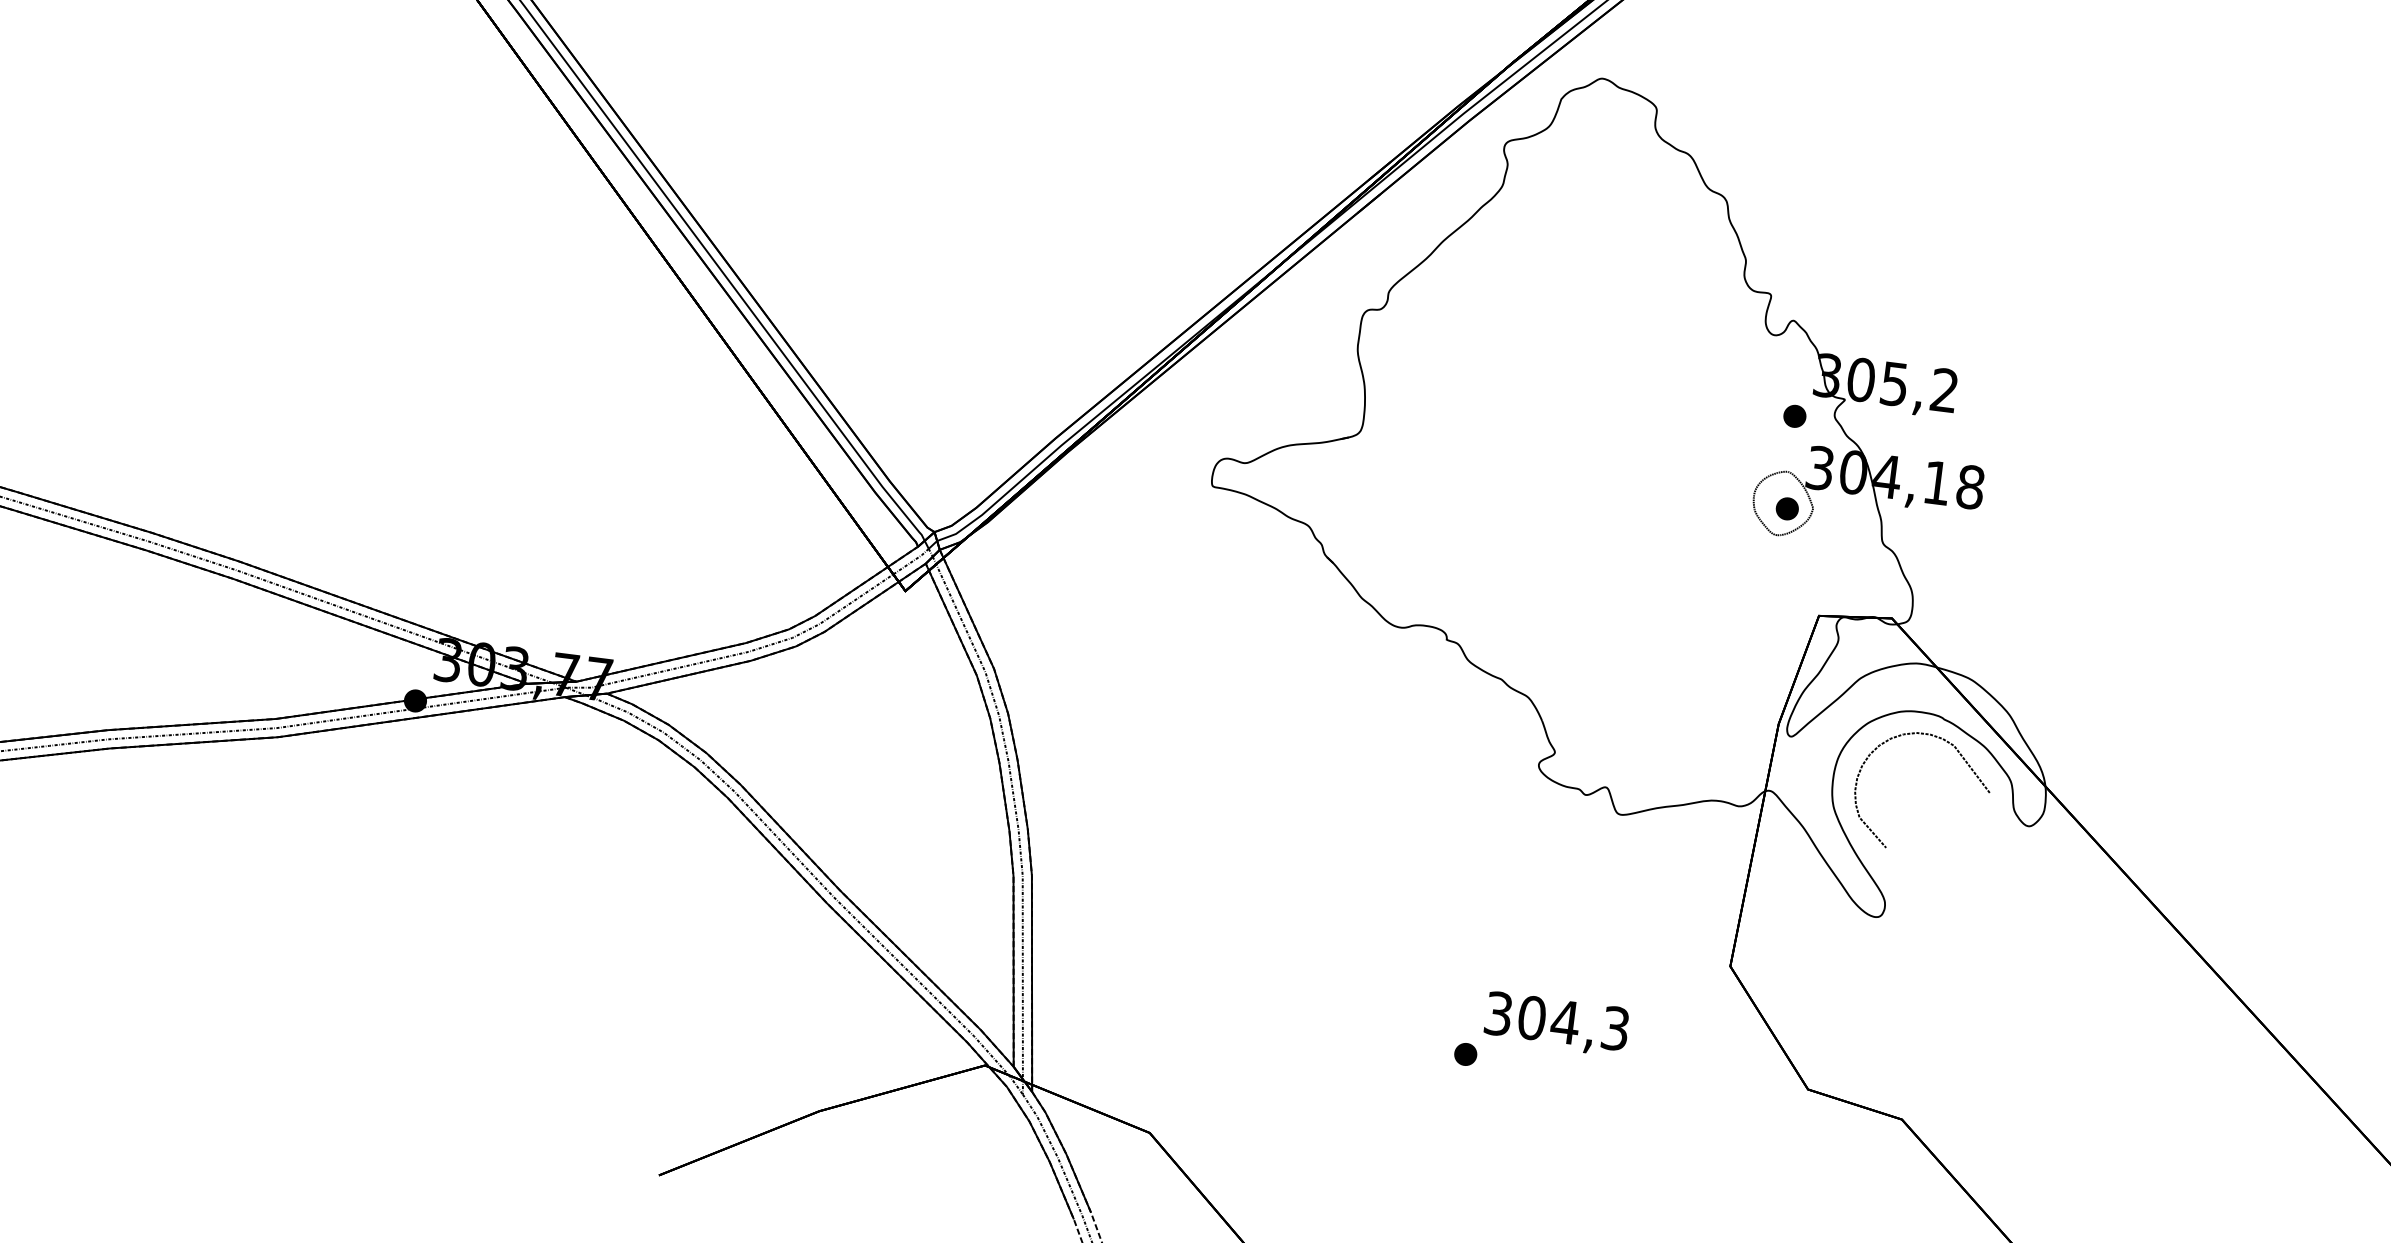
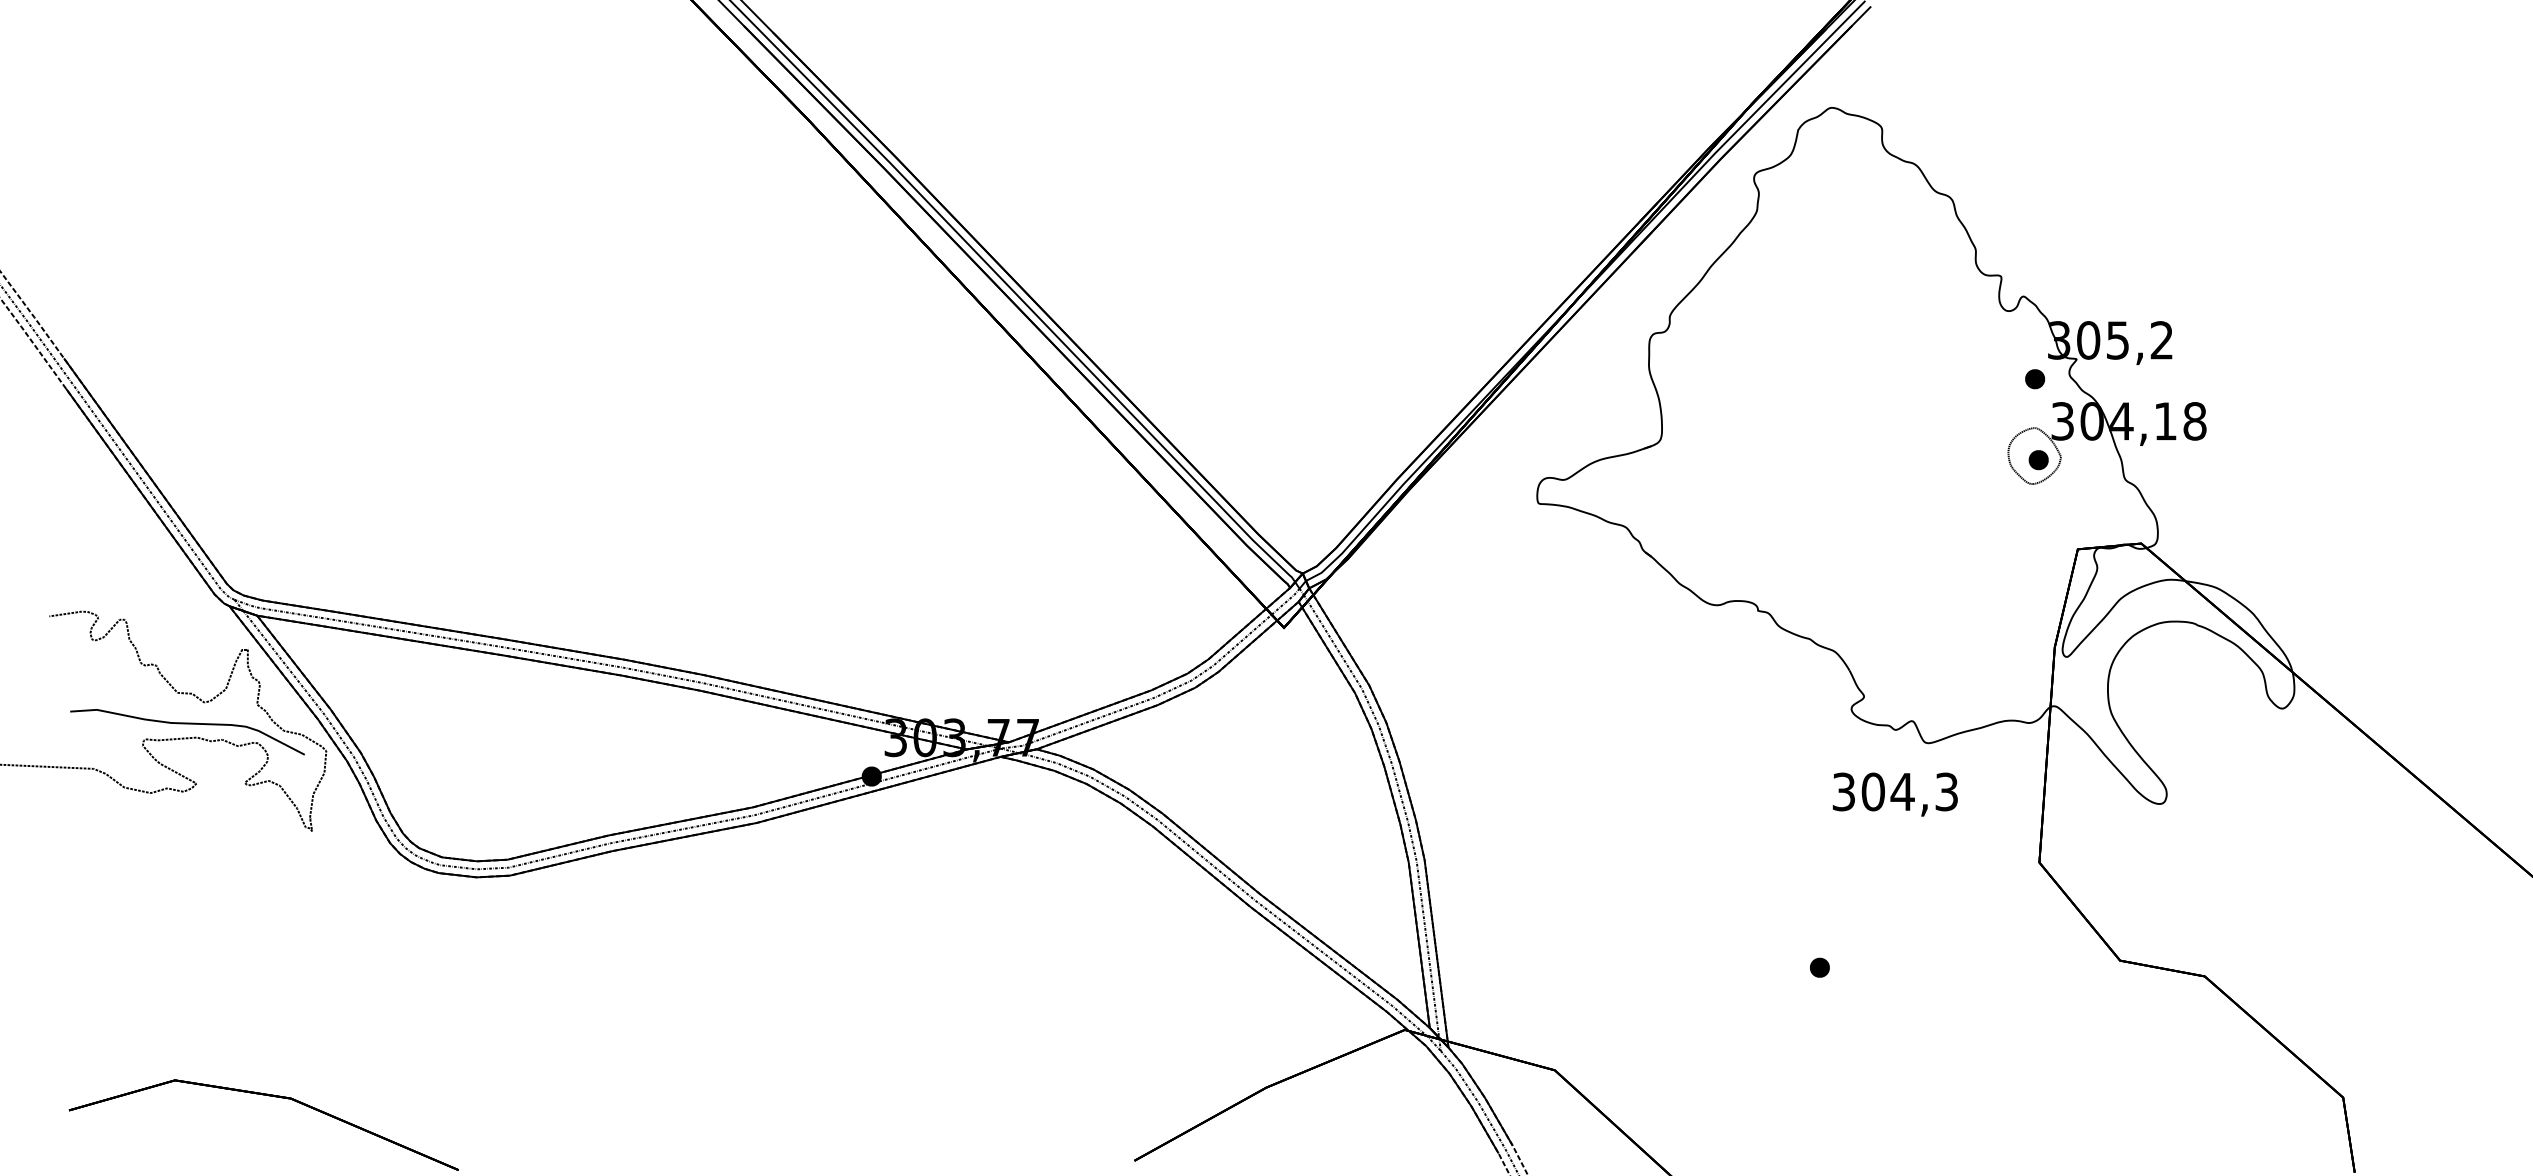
curve: (1963, 760) -> (2218, 658), removed
text: (1555, 1023) -> (1894, 794), moved

